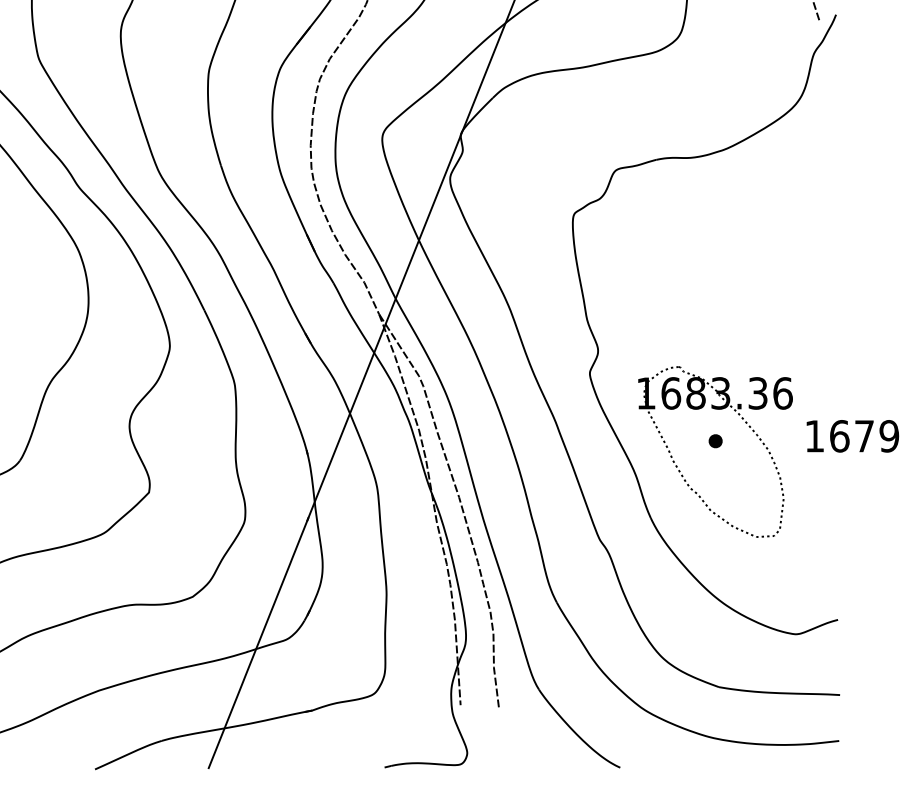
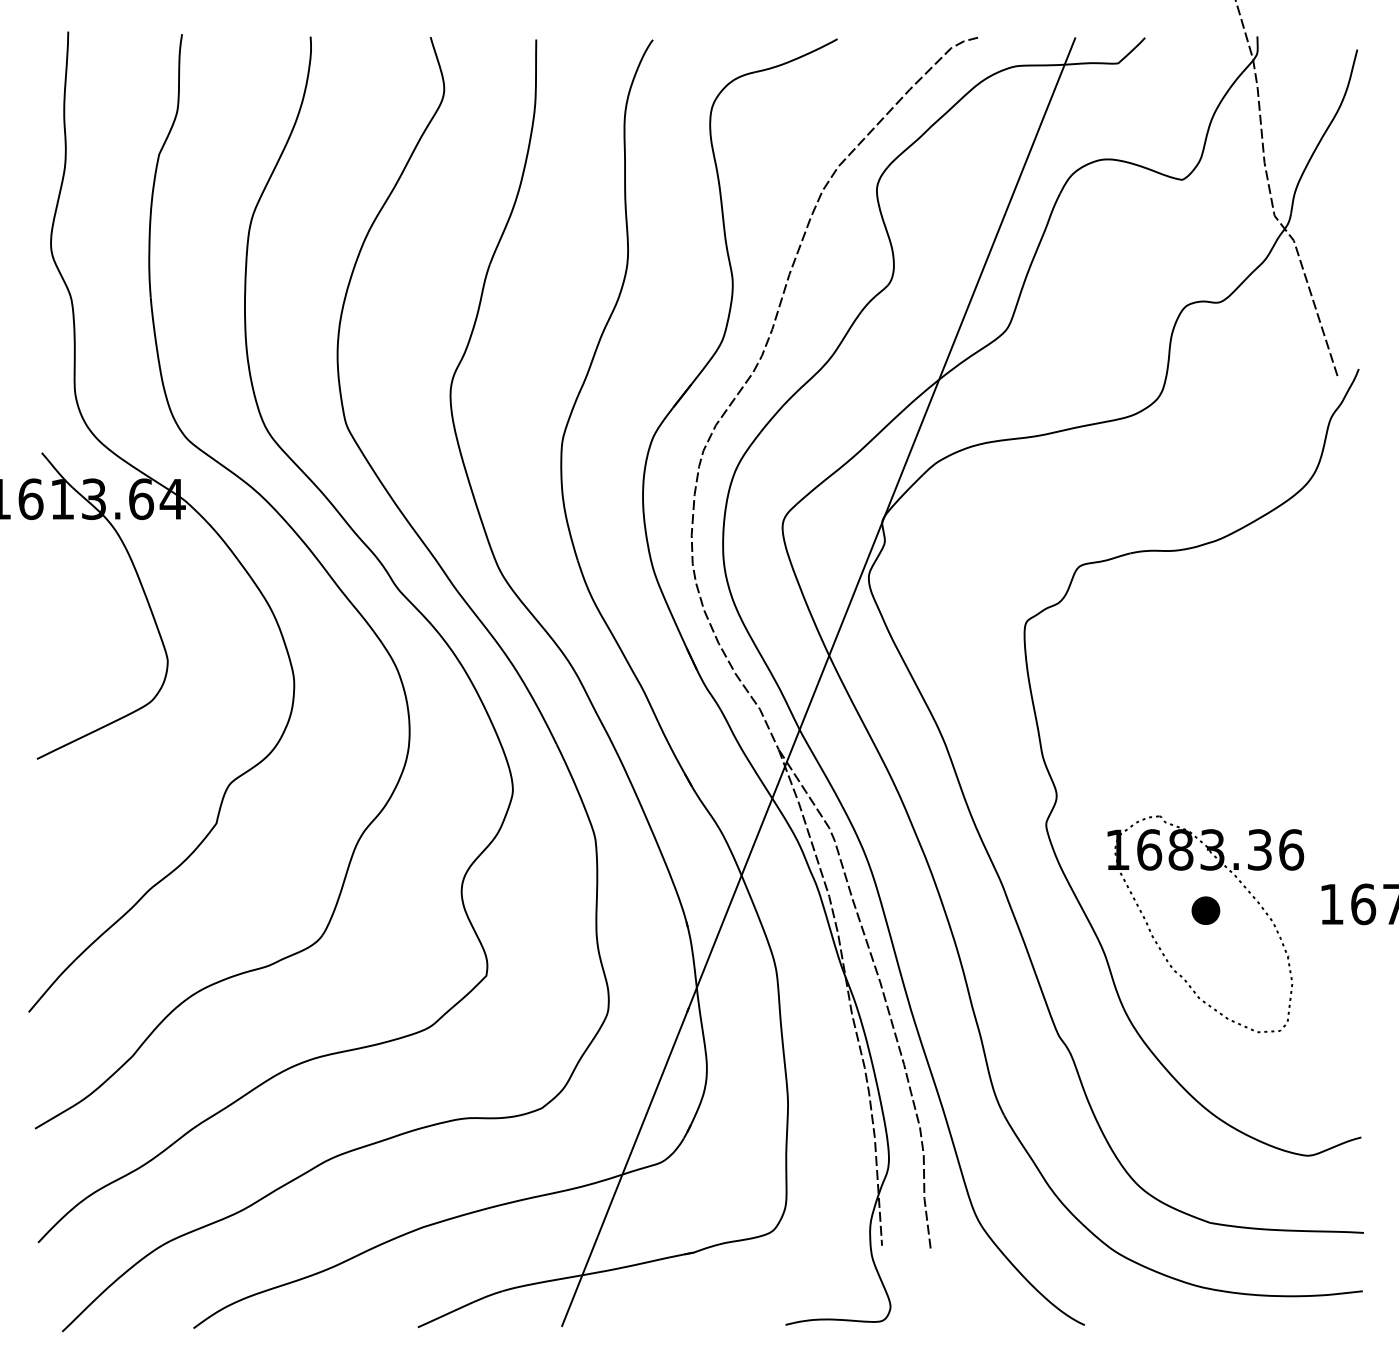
part: (715, 441) -> (1205, 910), size x1.6

